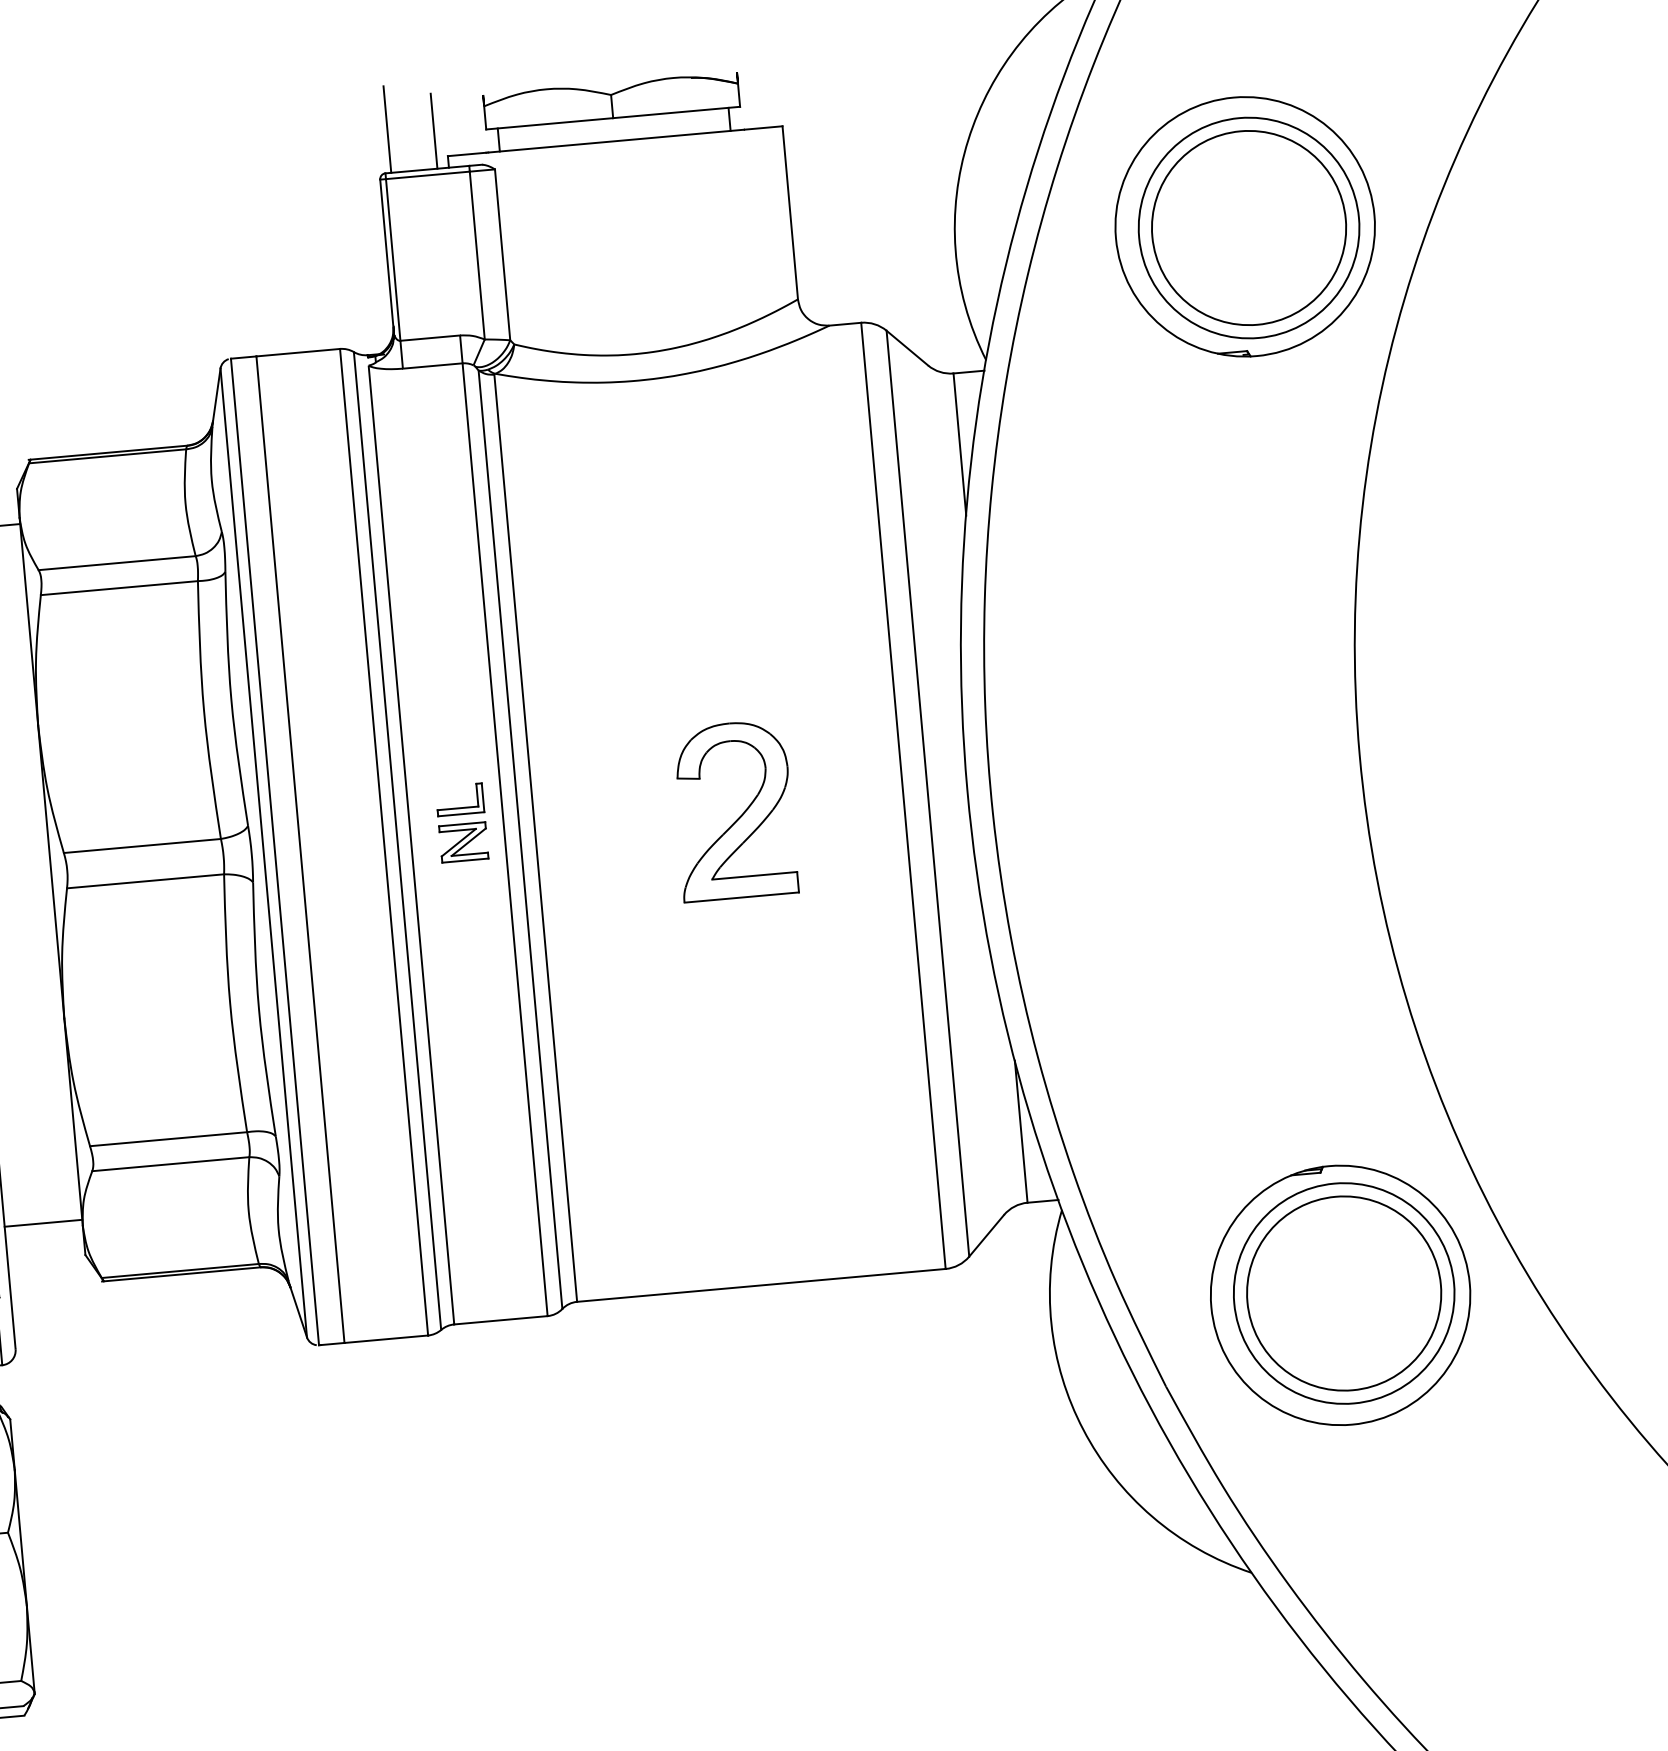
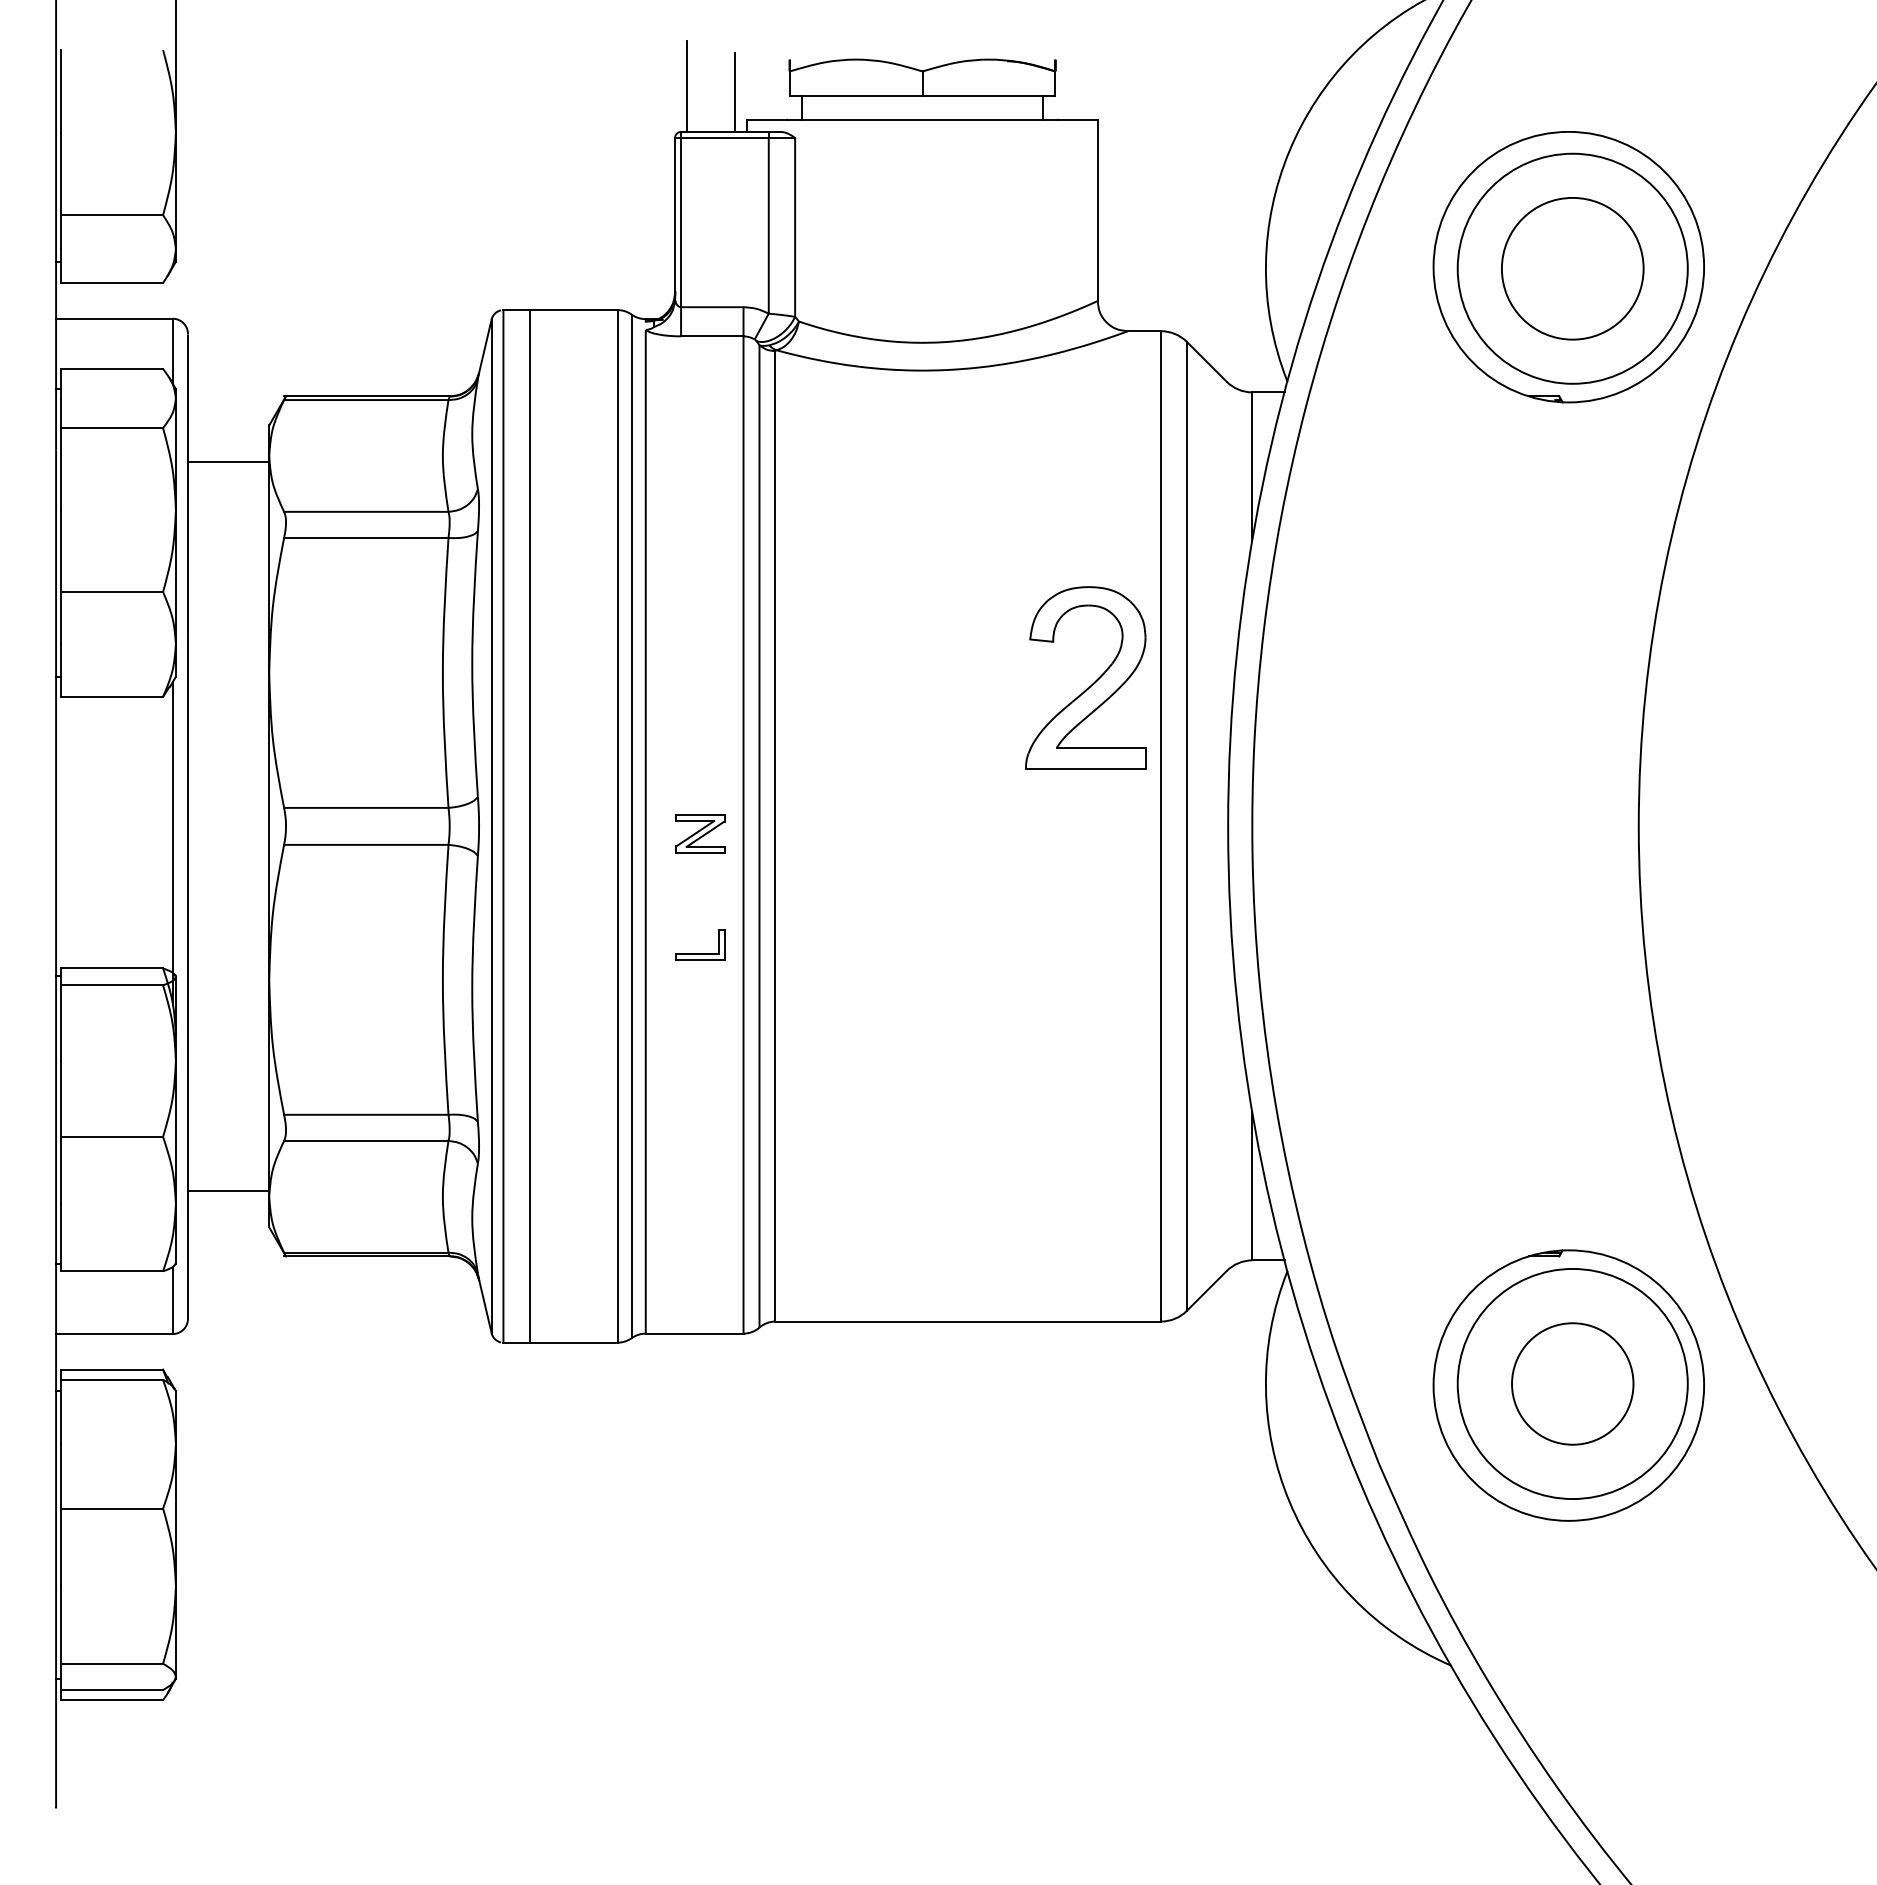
circle: (1248, 227) -> (1572, 268), size x0.7
part: (460, 807) -> (700, 953), moved
part: (740, 815) -> (1092, 683), moved
circle: (1343, 1293) -> (1572, 1383), size x0.6

